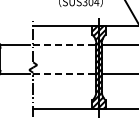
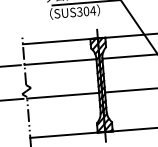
line: (64, 44) -> (60, 62), dashed -> solid
line: (64, 74) -> (62, 96), dashed -> solid

